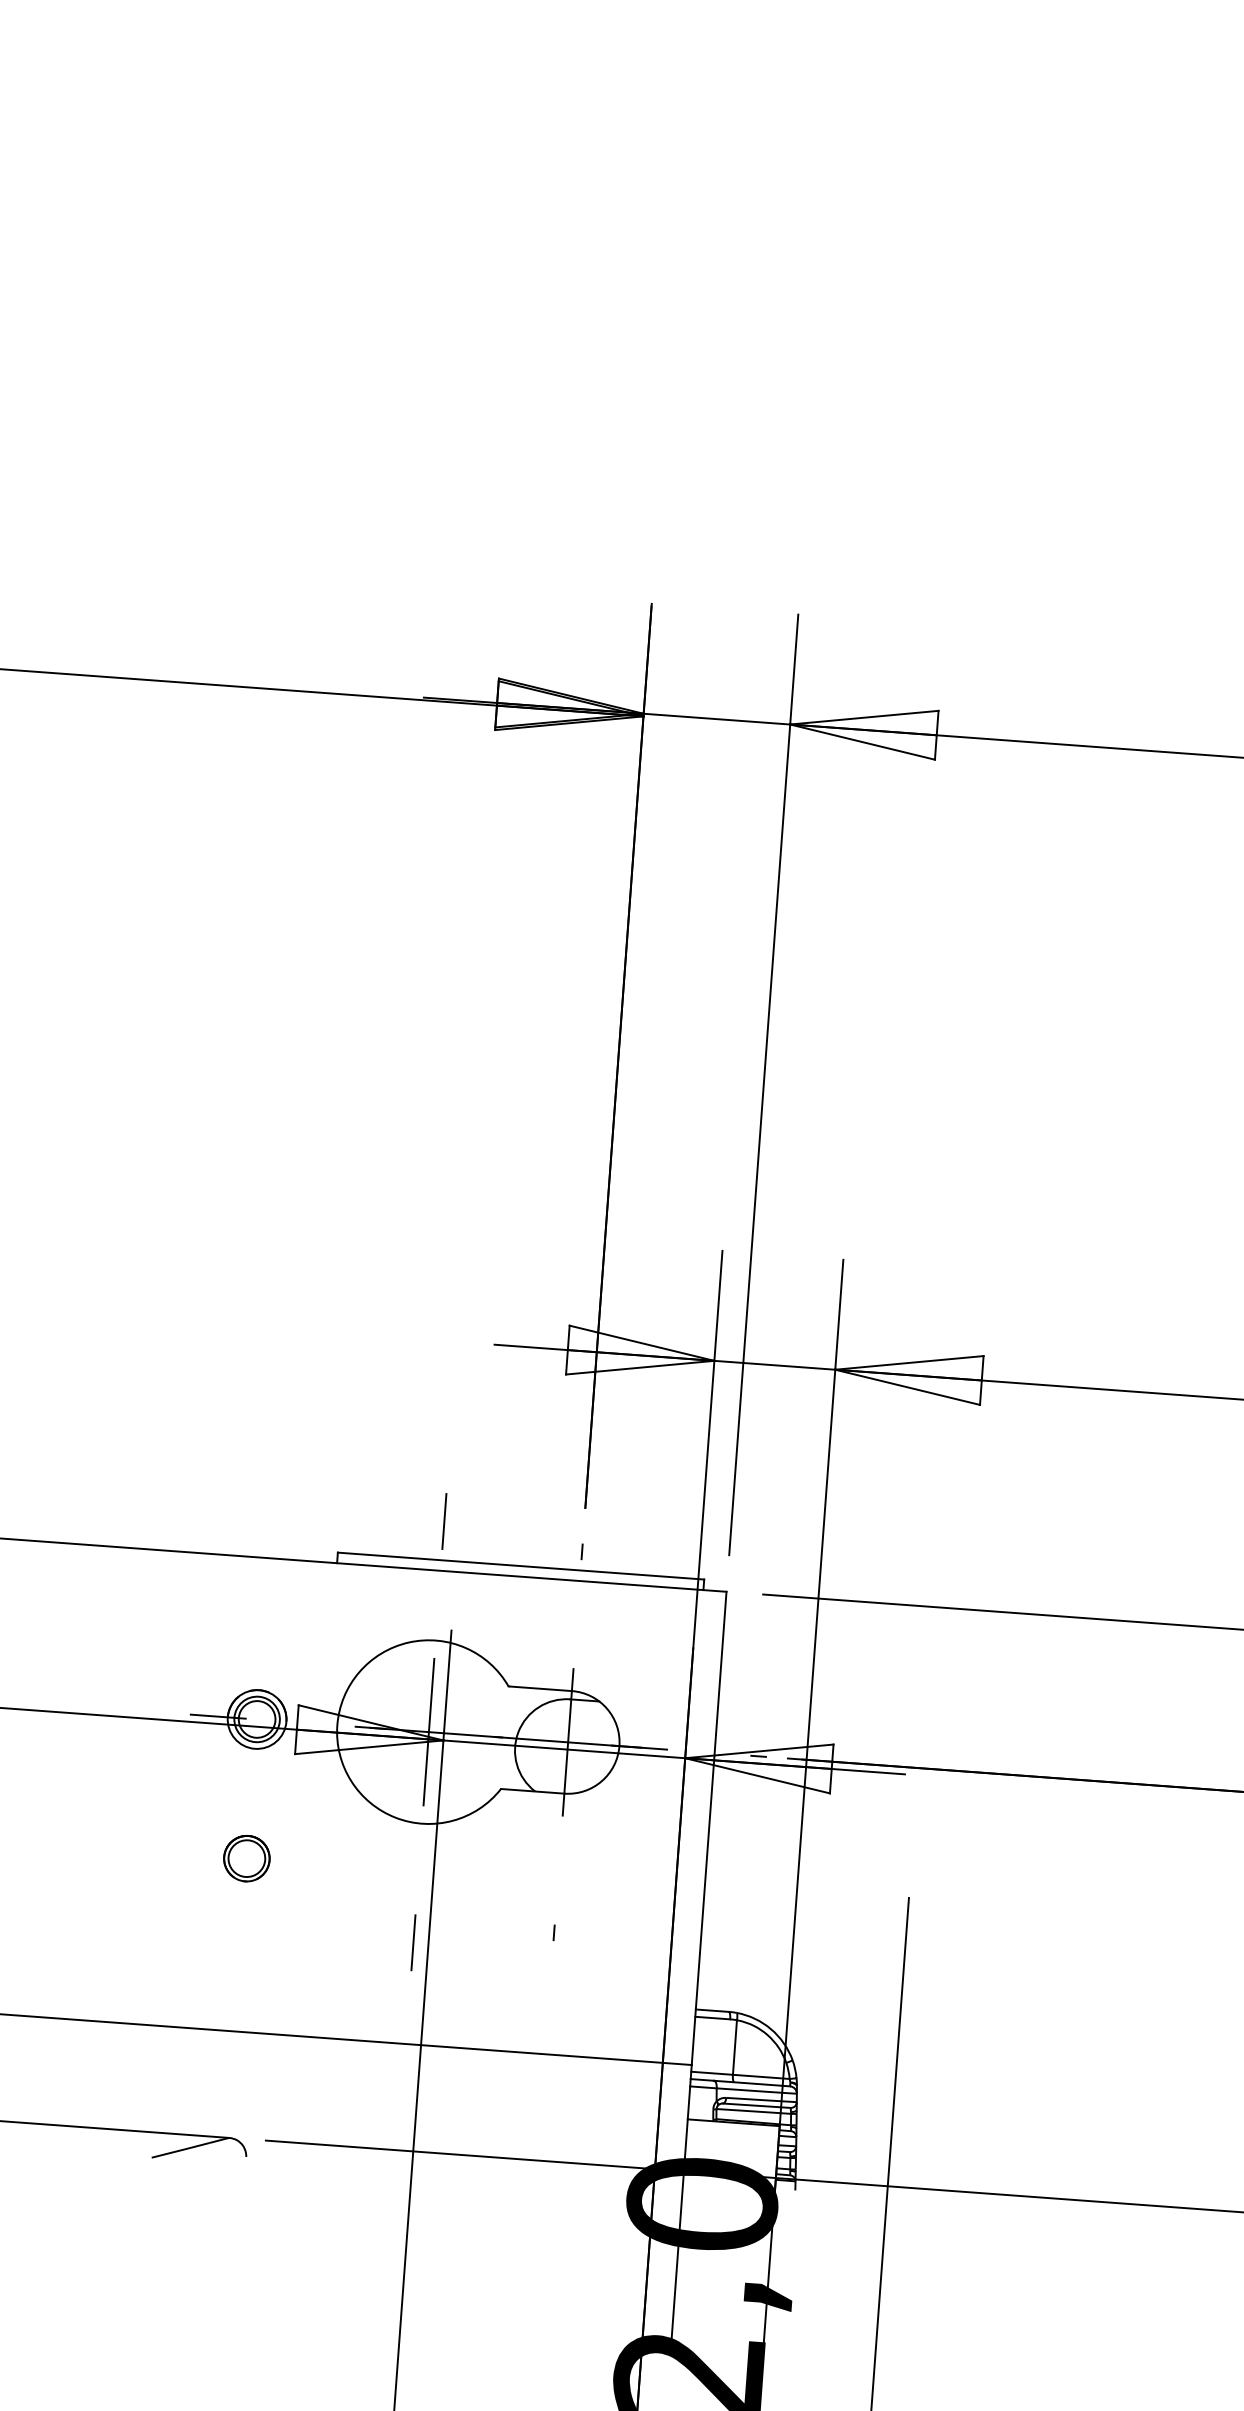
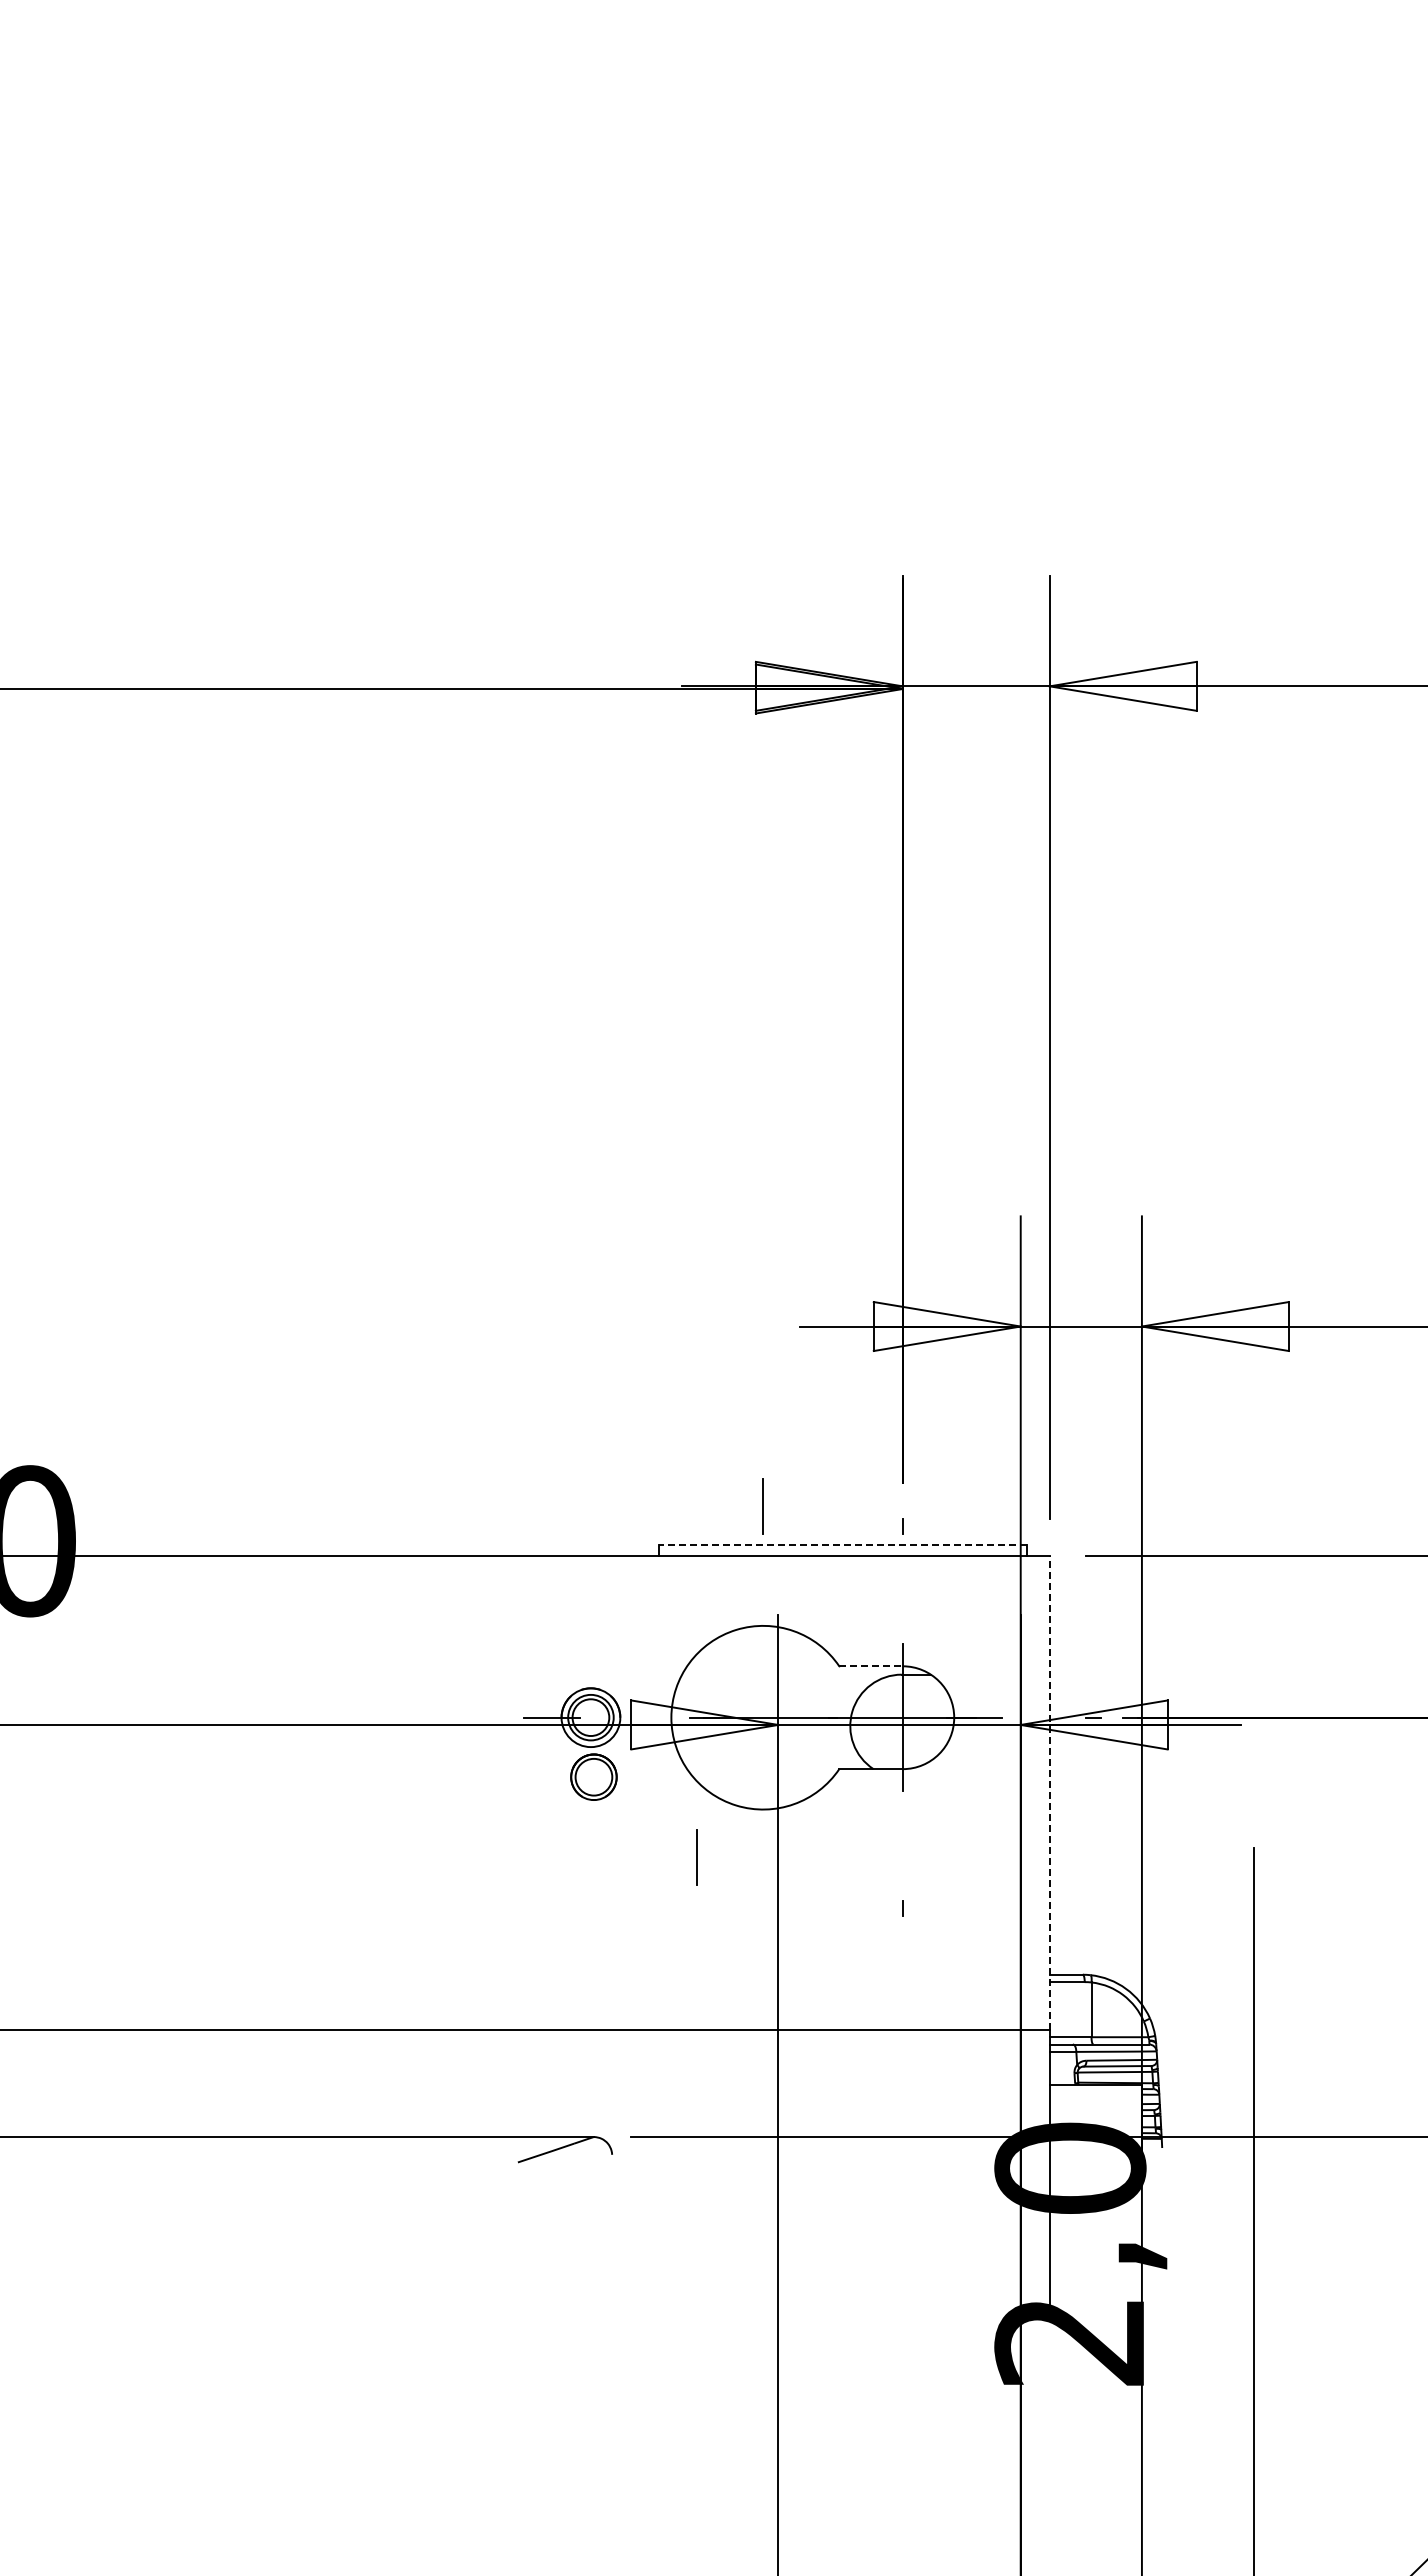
line: (520, 1566) -> (842, 1545), solid -> dashed
line: (540, 1688) -> (871, 1666), solid -> dashed
line: (429, 1731) -> (763, 1717), removed
line: (708, 1827) -> (1049, 1792), solid -> dashed
part: (246, 1857) -> (593, 1776), moved
line: (412, 1942) -> (696, 1857), moved

